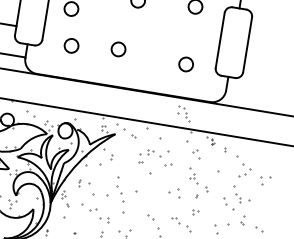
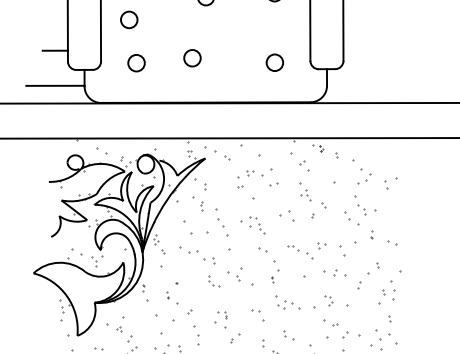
part: (184, 114) -> (257, 225), moved
part: (79, 183) -> (201, 206), moved
part: (195, 212) -> (321, 245), moved
part: (242, 219) -> (371, 234), size x0.62

